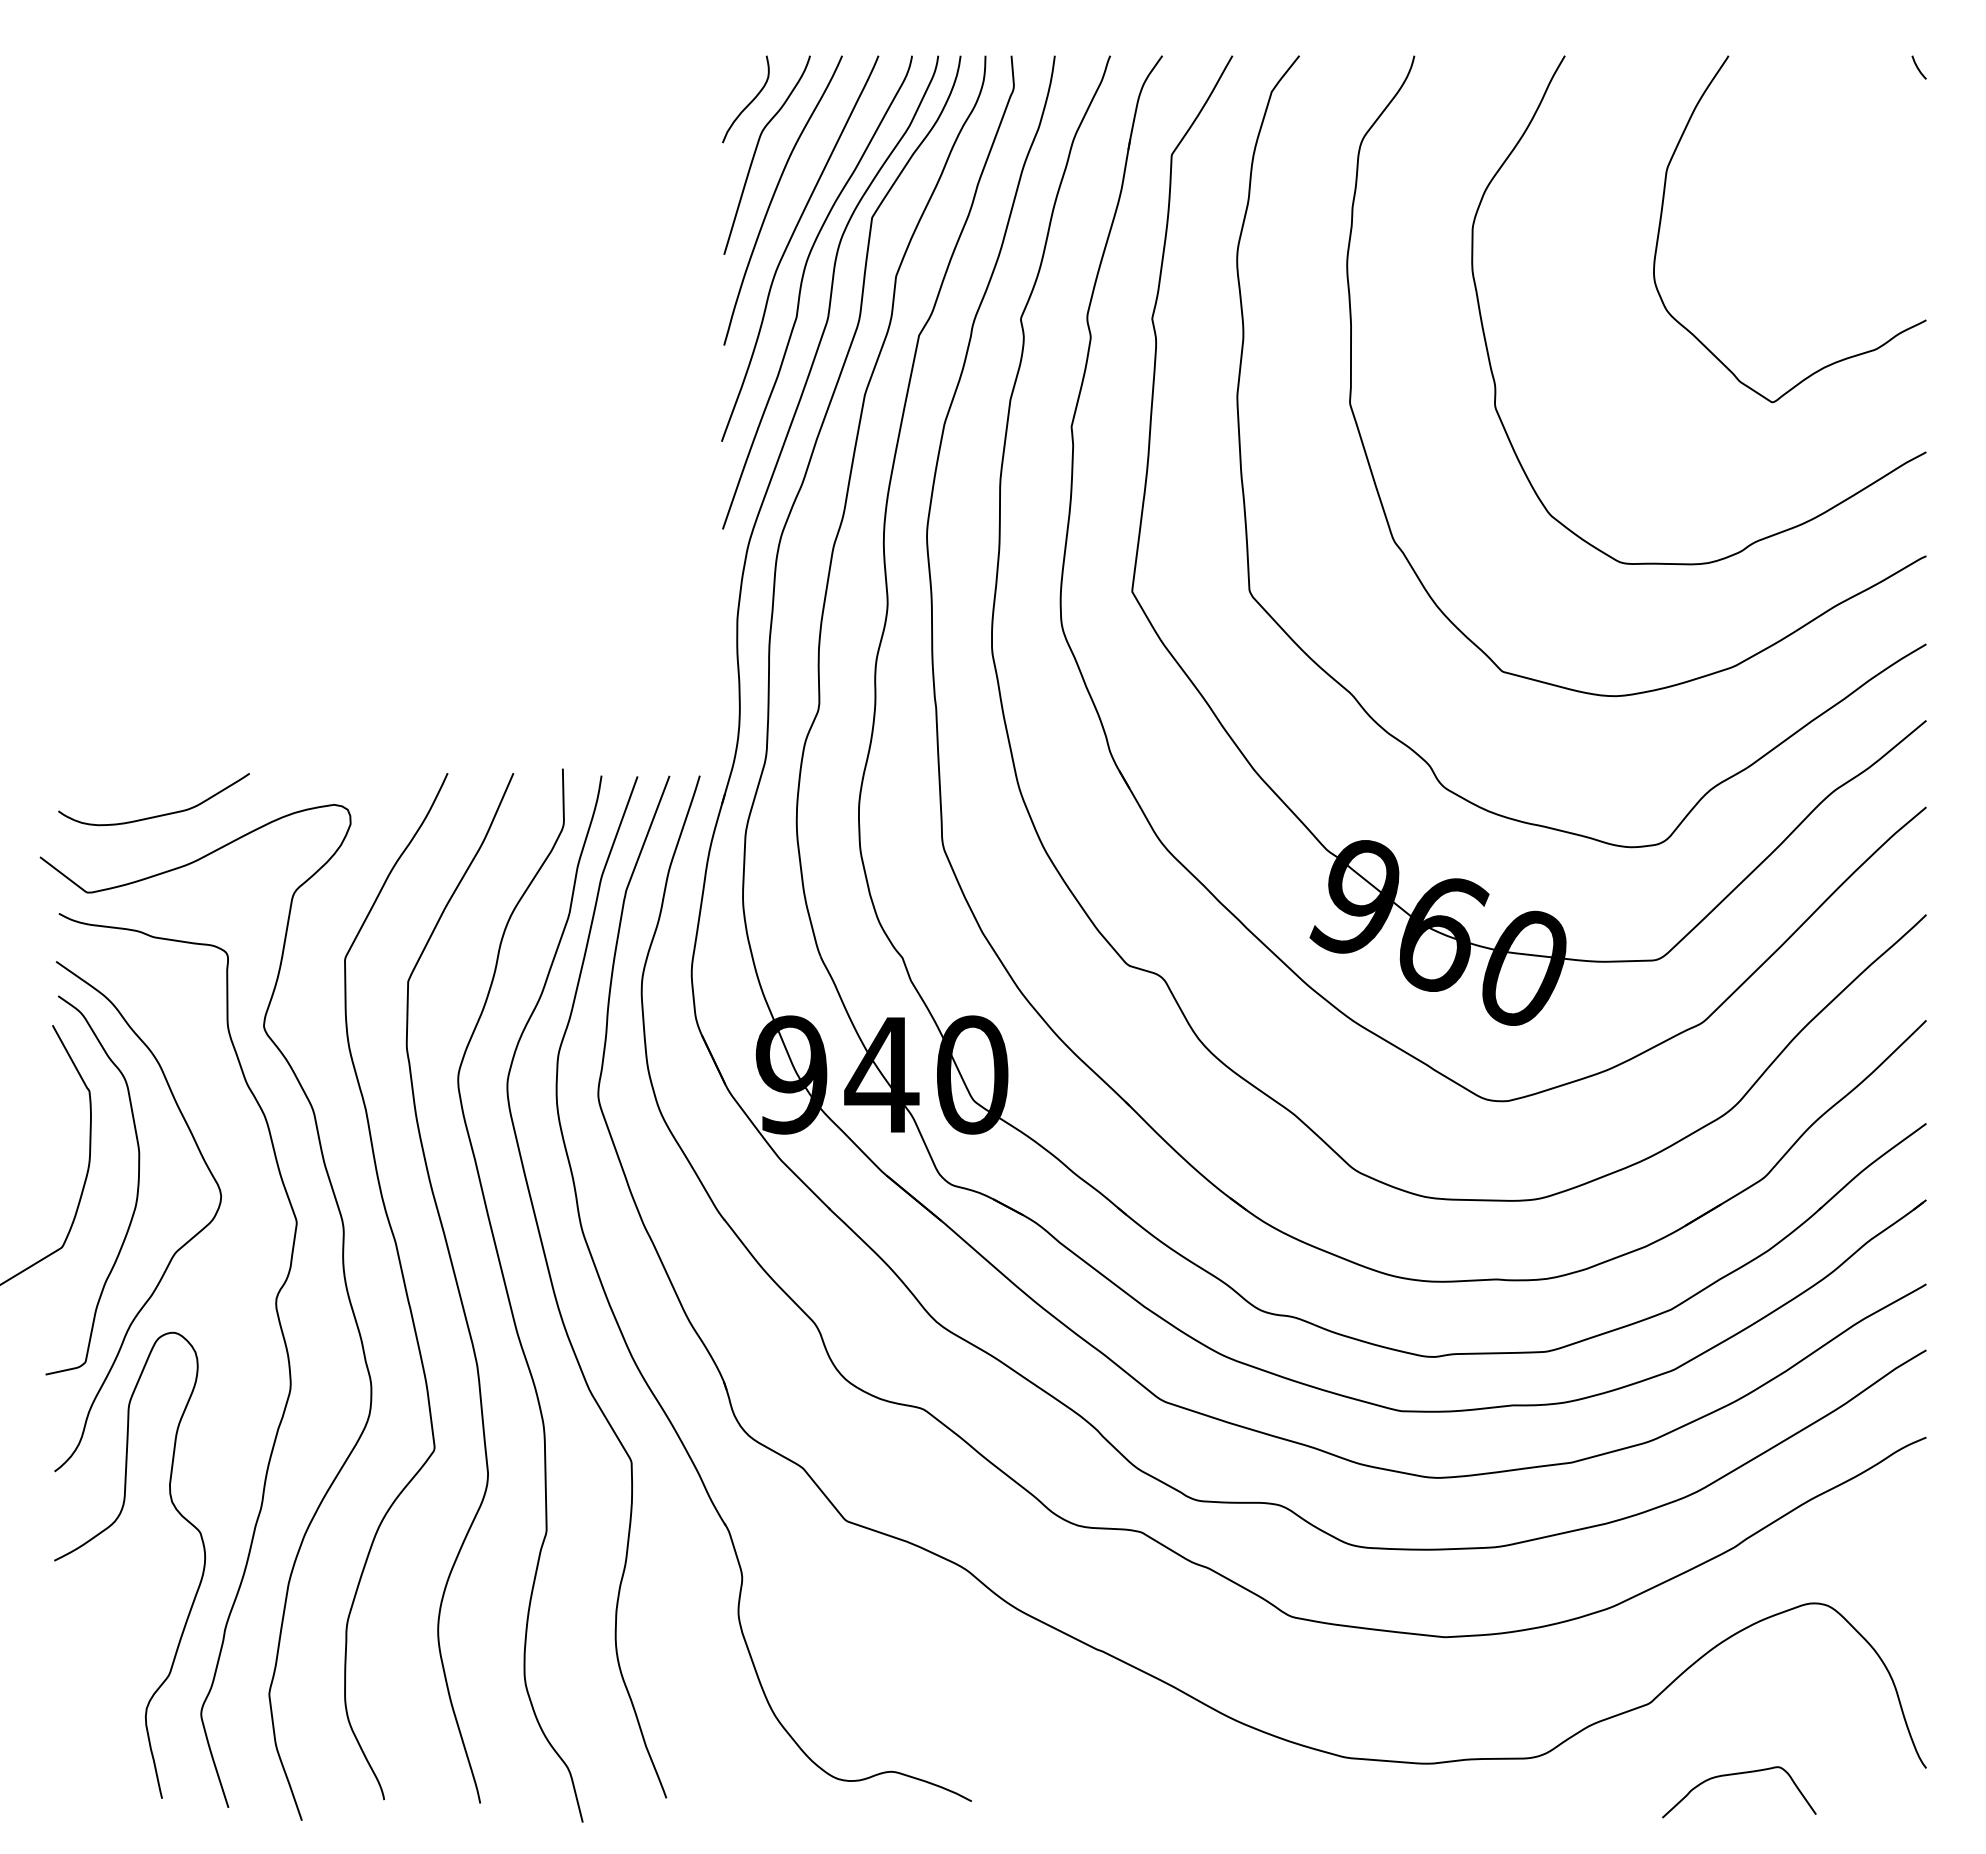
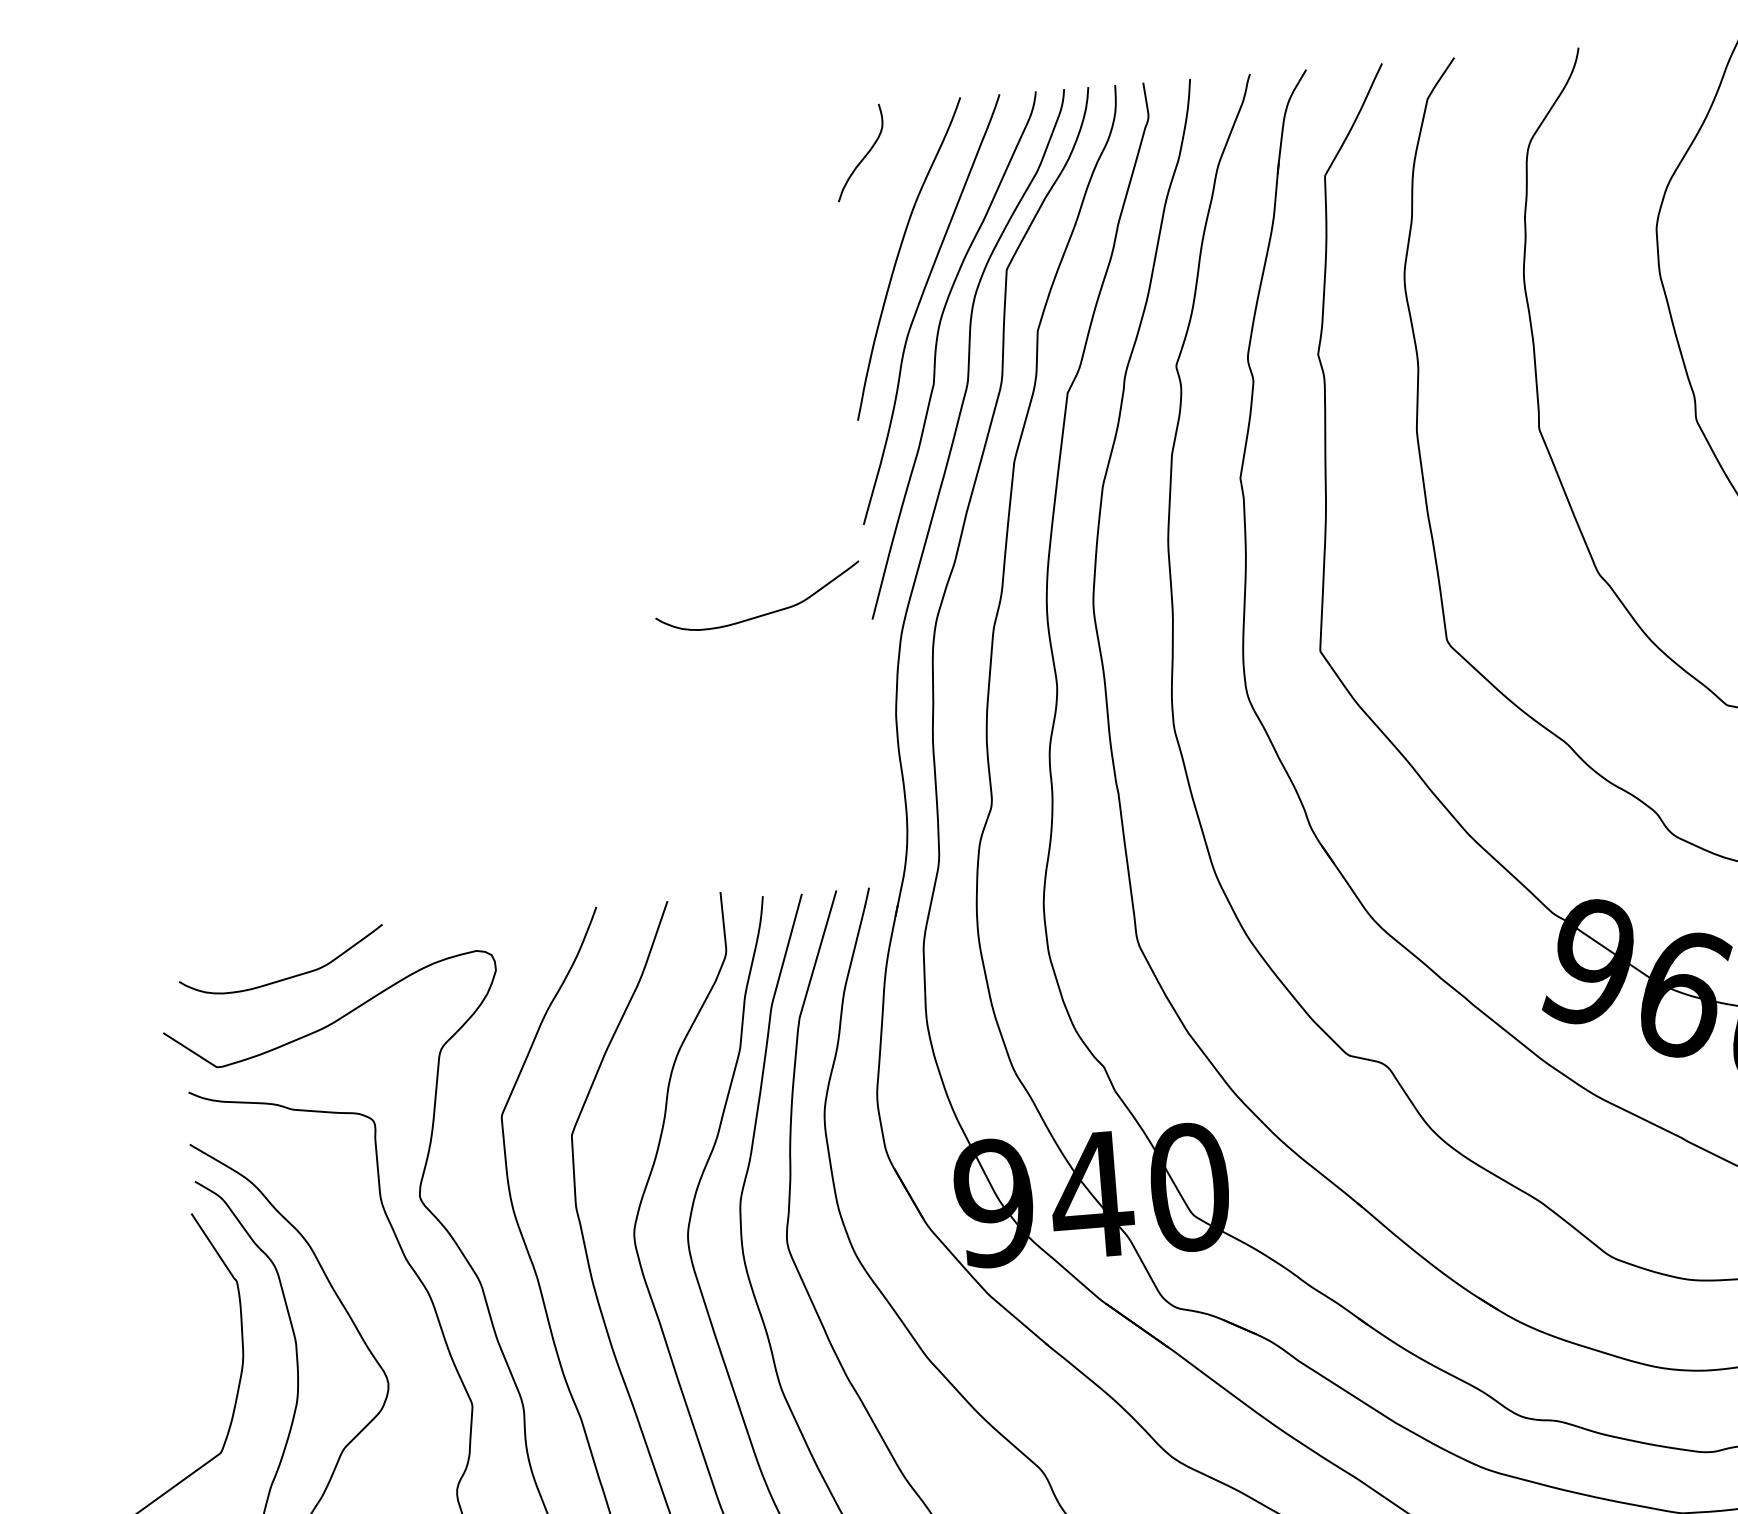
curve: (756, 151) -> (876, 208), removed
curve: (621, 516) -> (761, 614), added

